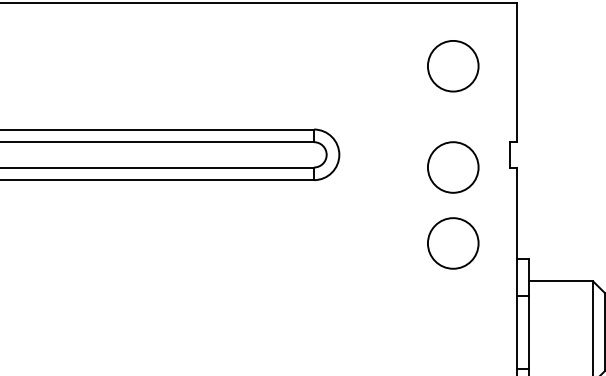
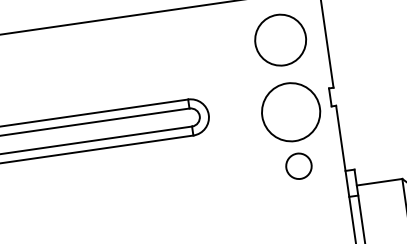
circle: (453, 66) -> (280, 40), size x1.4
circle: (452, 167) -> (290, 112), size x1.6
circle: (453, 243) -> (299, 166), size x0.7

